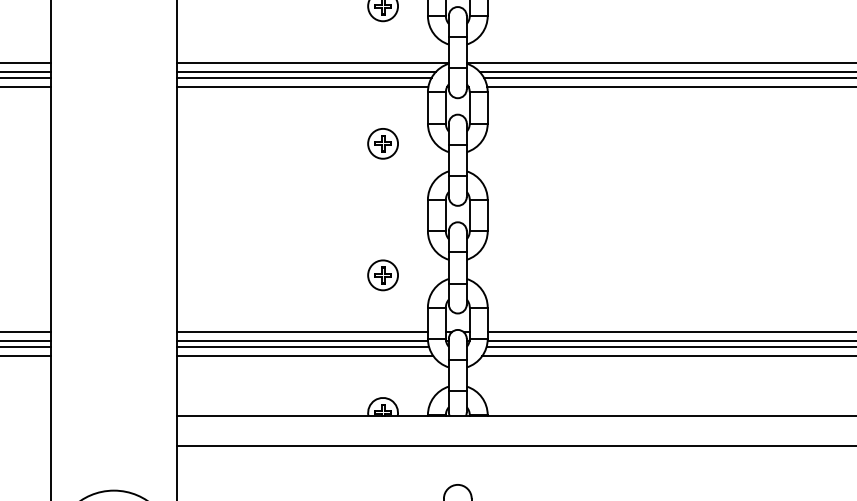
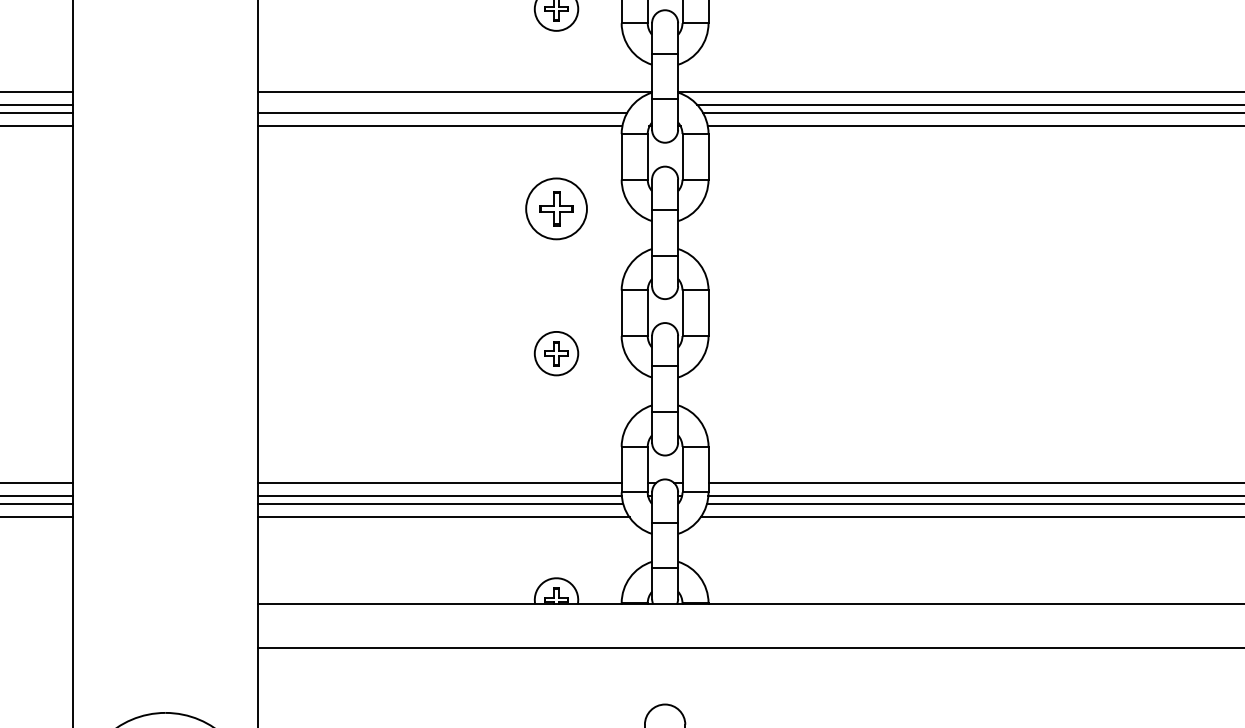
line: (306, 72) -> (445, 105), removed
part: (382, 143) -> (555, 208), size x1.4
part: (382, 275) -> (555, 353), moved

